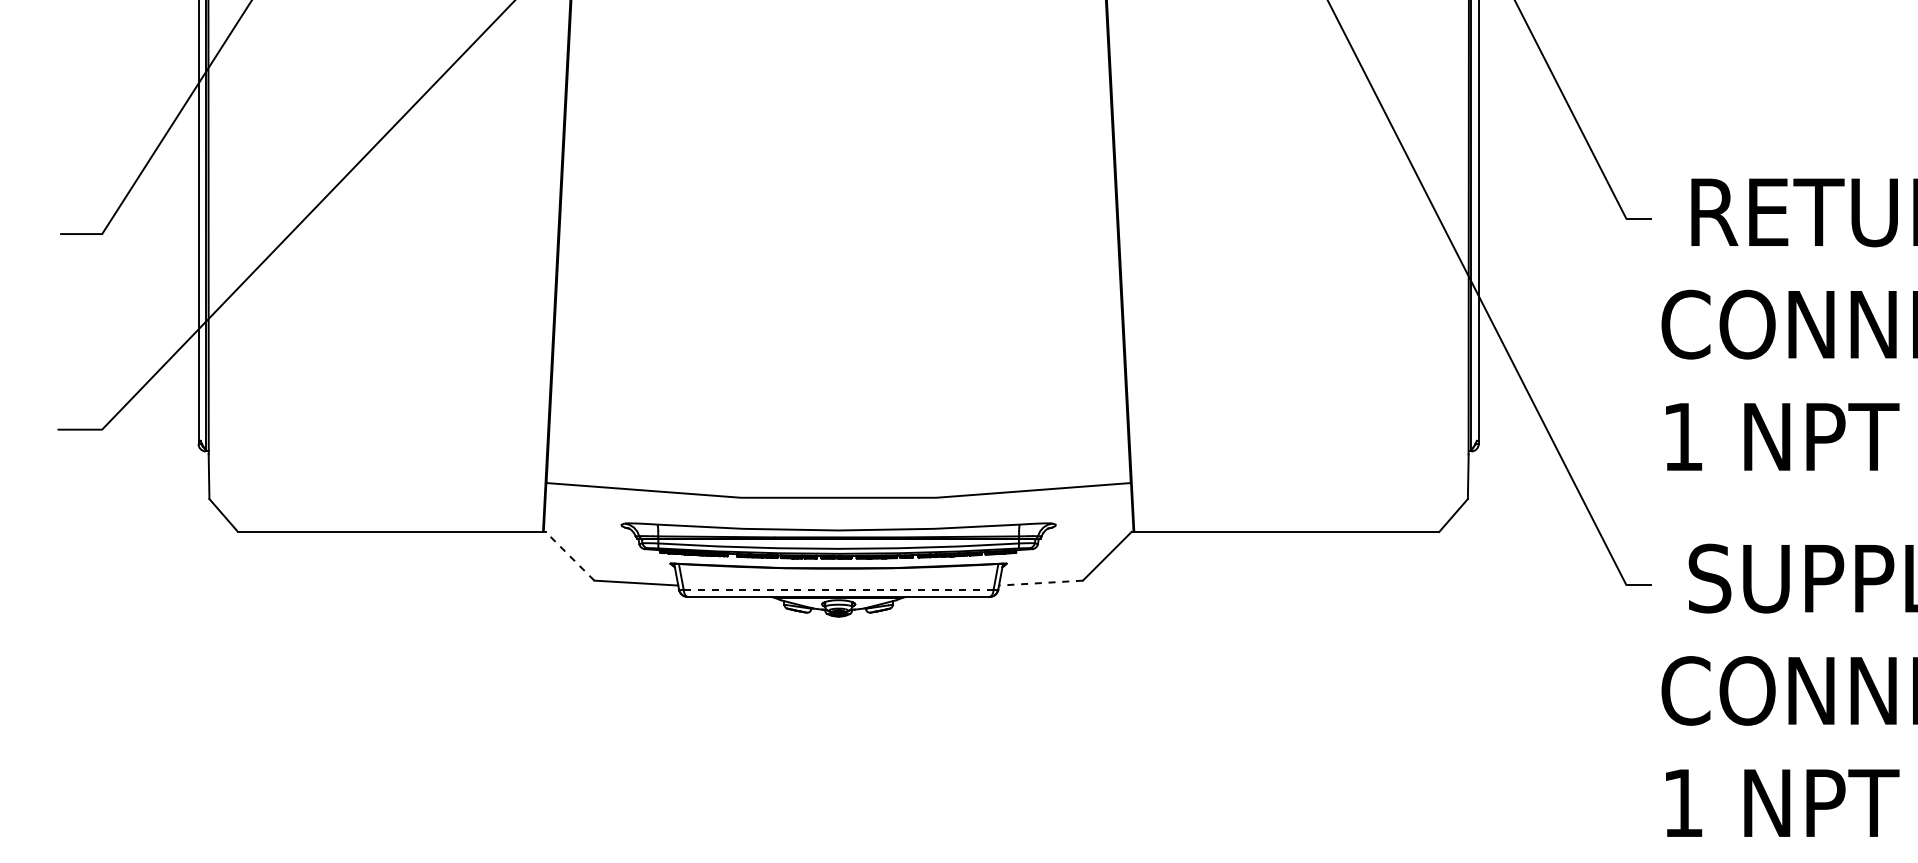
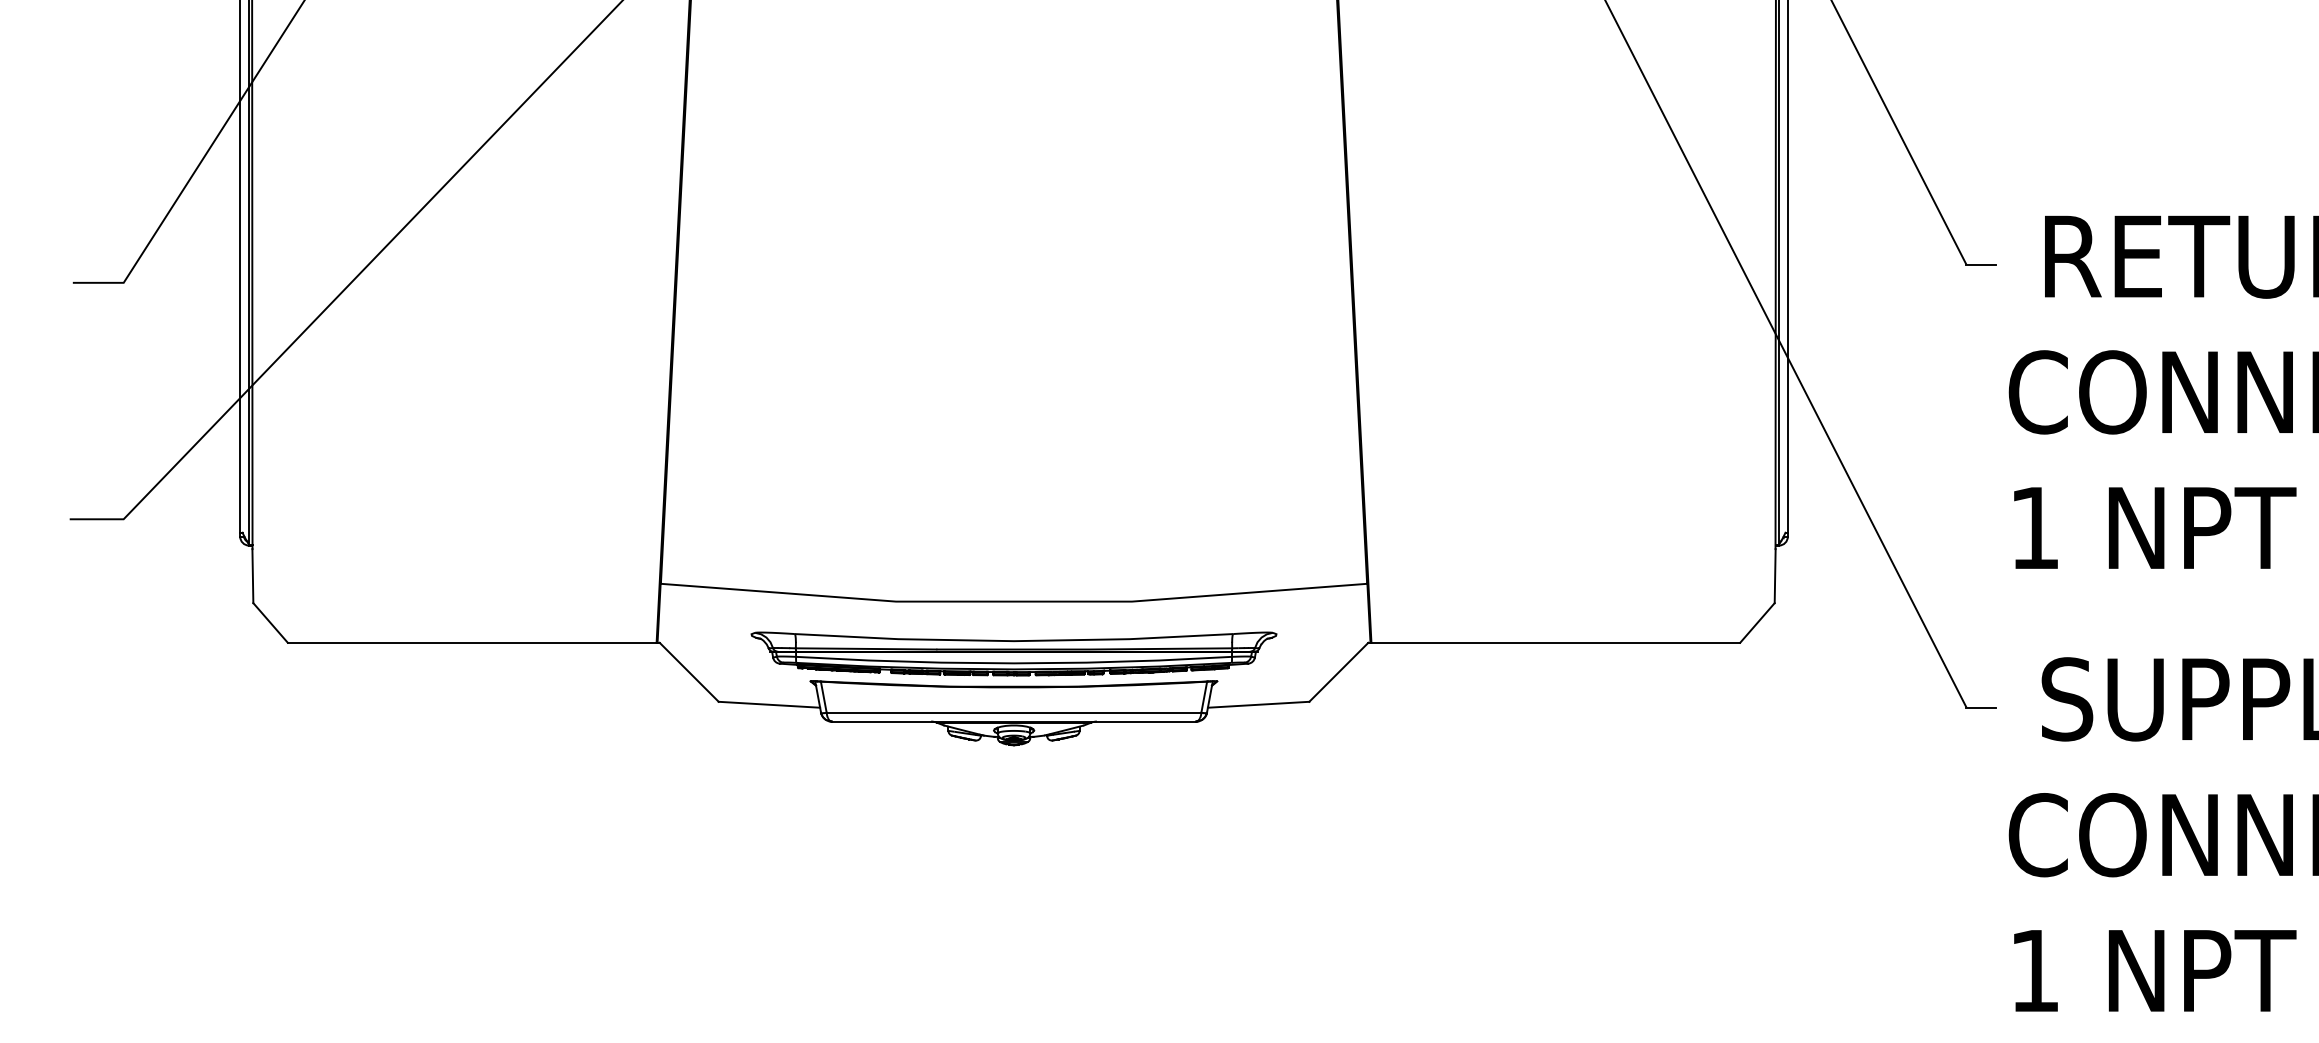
line: (569, 556) -> (688, 672), dashed -> solid
line: (1040, 583) -> (1258, 705), dashed -> solid
line: (838, 589) -> (1013, 712), dashed -> solid

